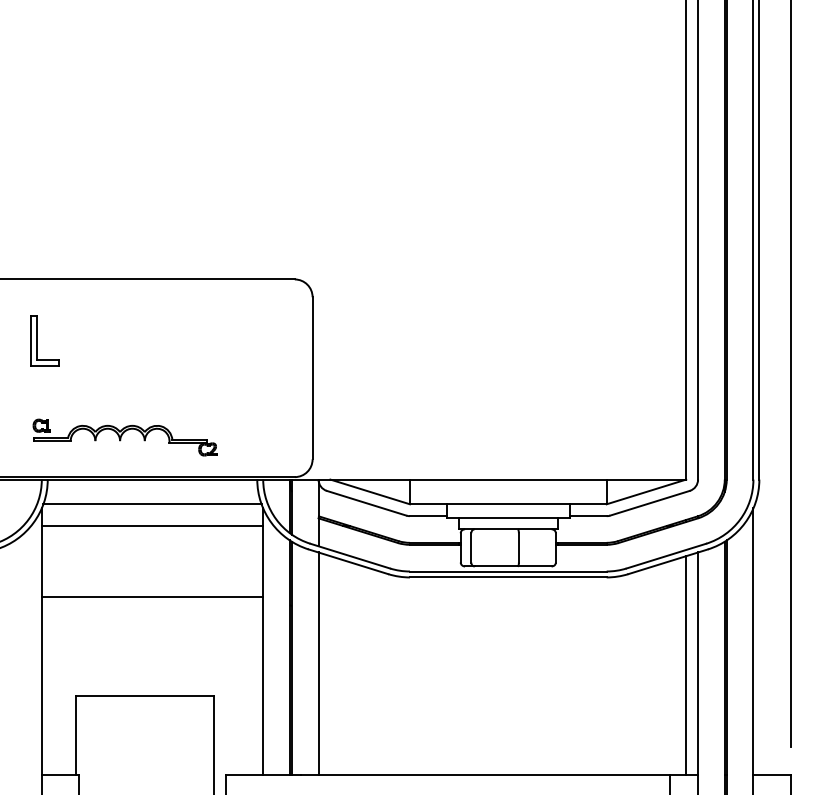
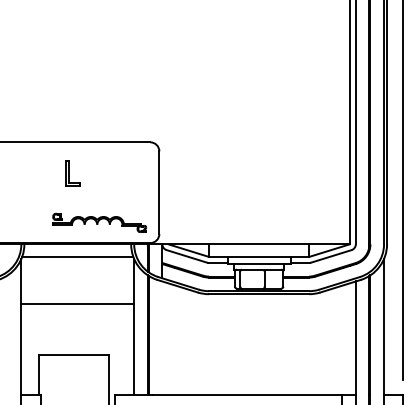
part: (44, 340) -> (72, 173), moved
part: (124, 436) -> (99, 222), moved
line: (151, 526) -> (77, 268), removed
line: (318, 662) -> (162, 337), removed
line: (685, 664) -> (349, 338), removed

